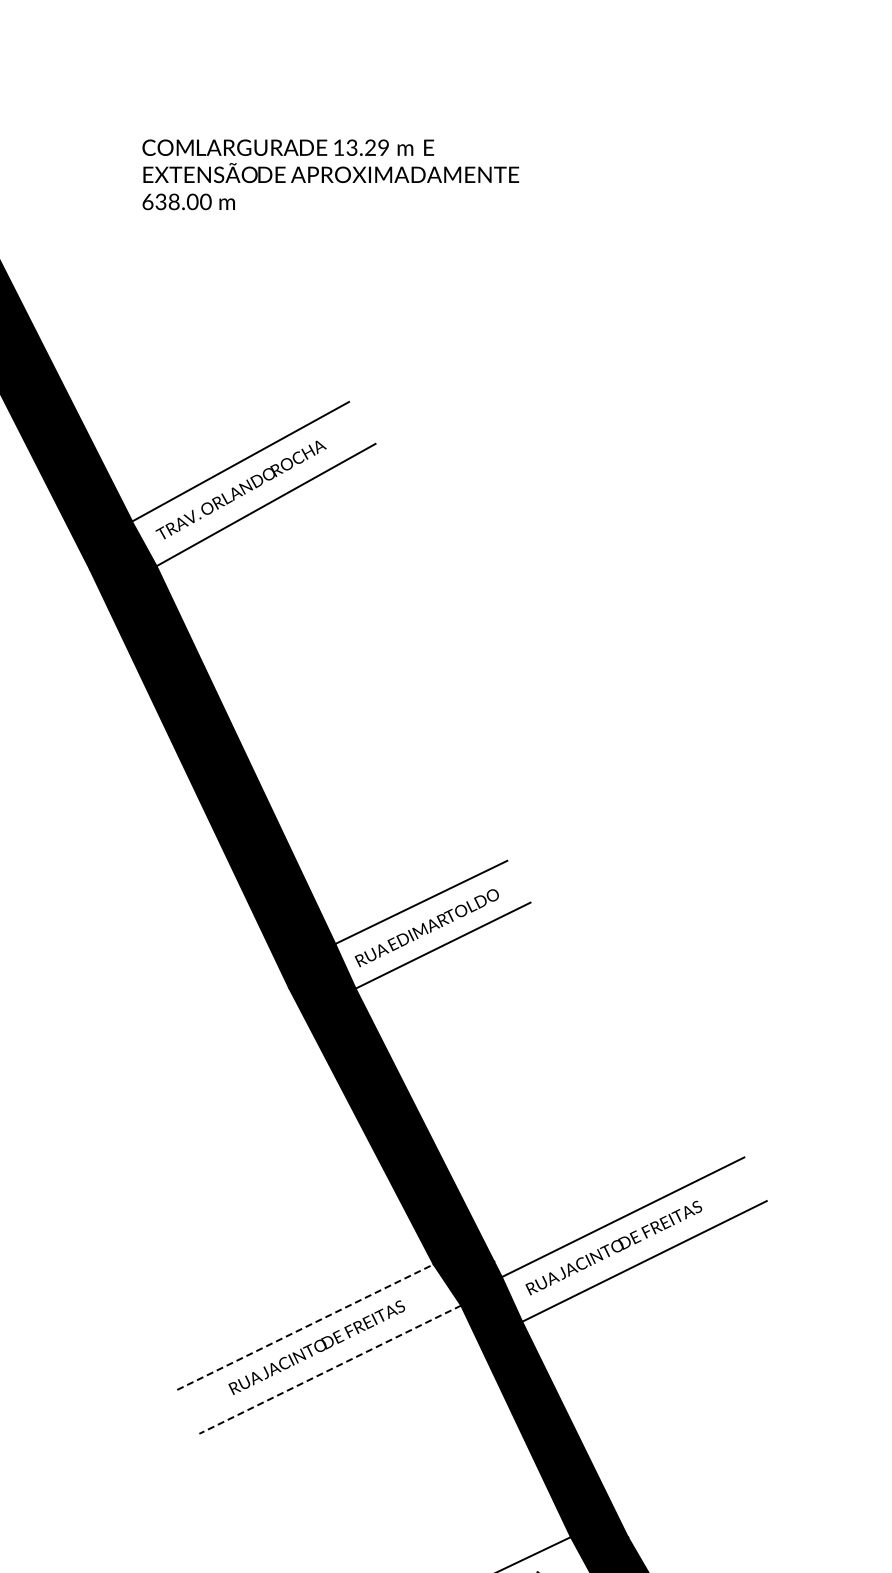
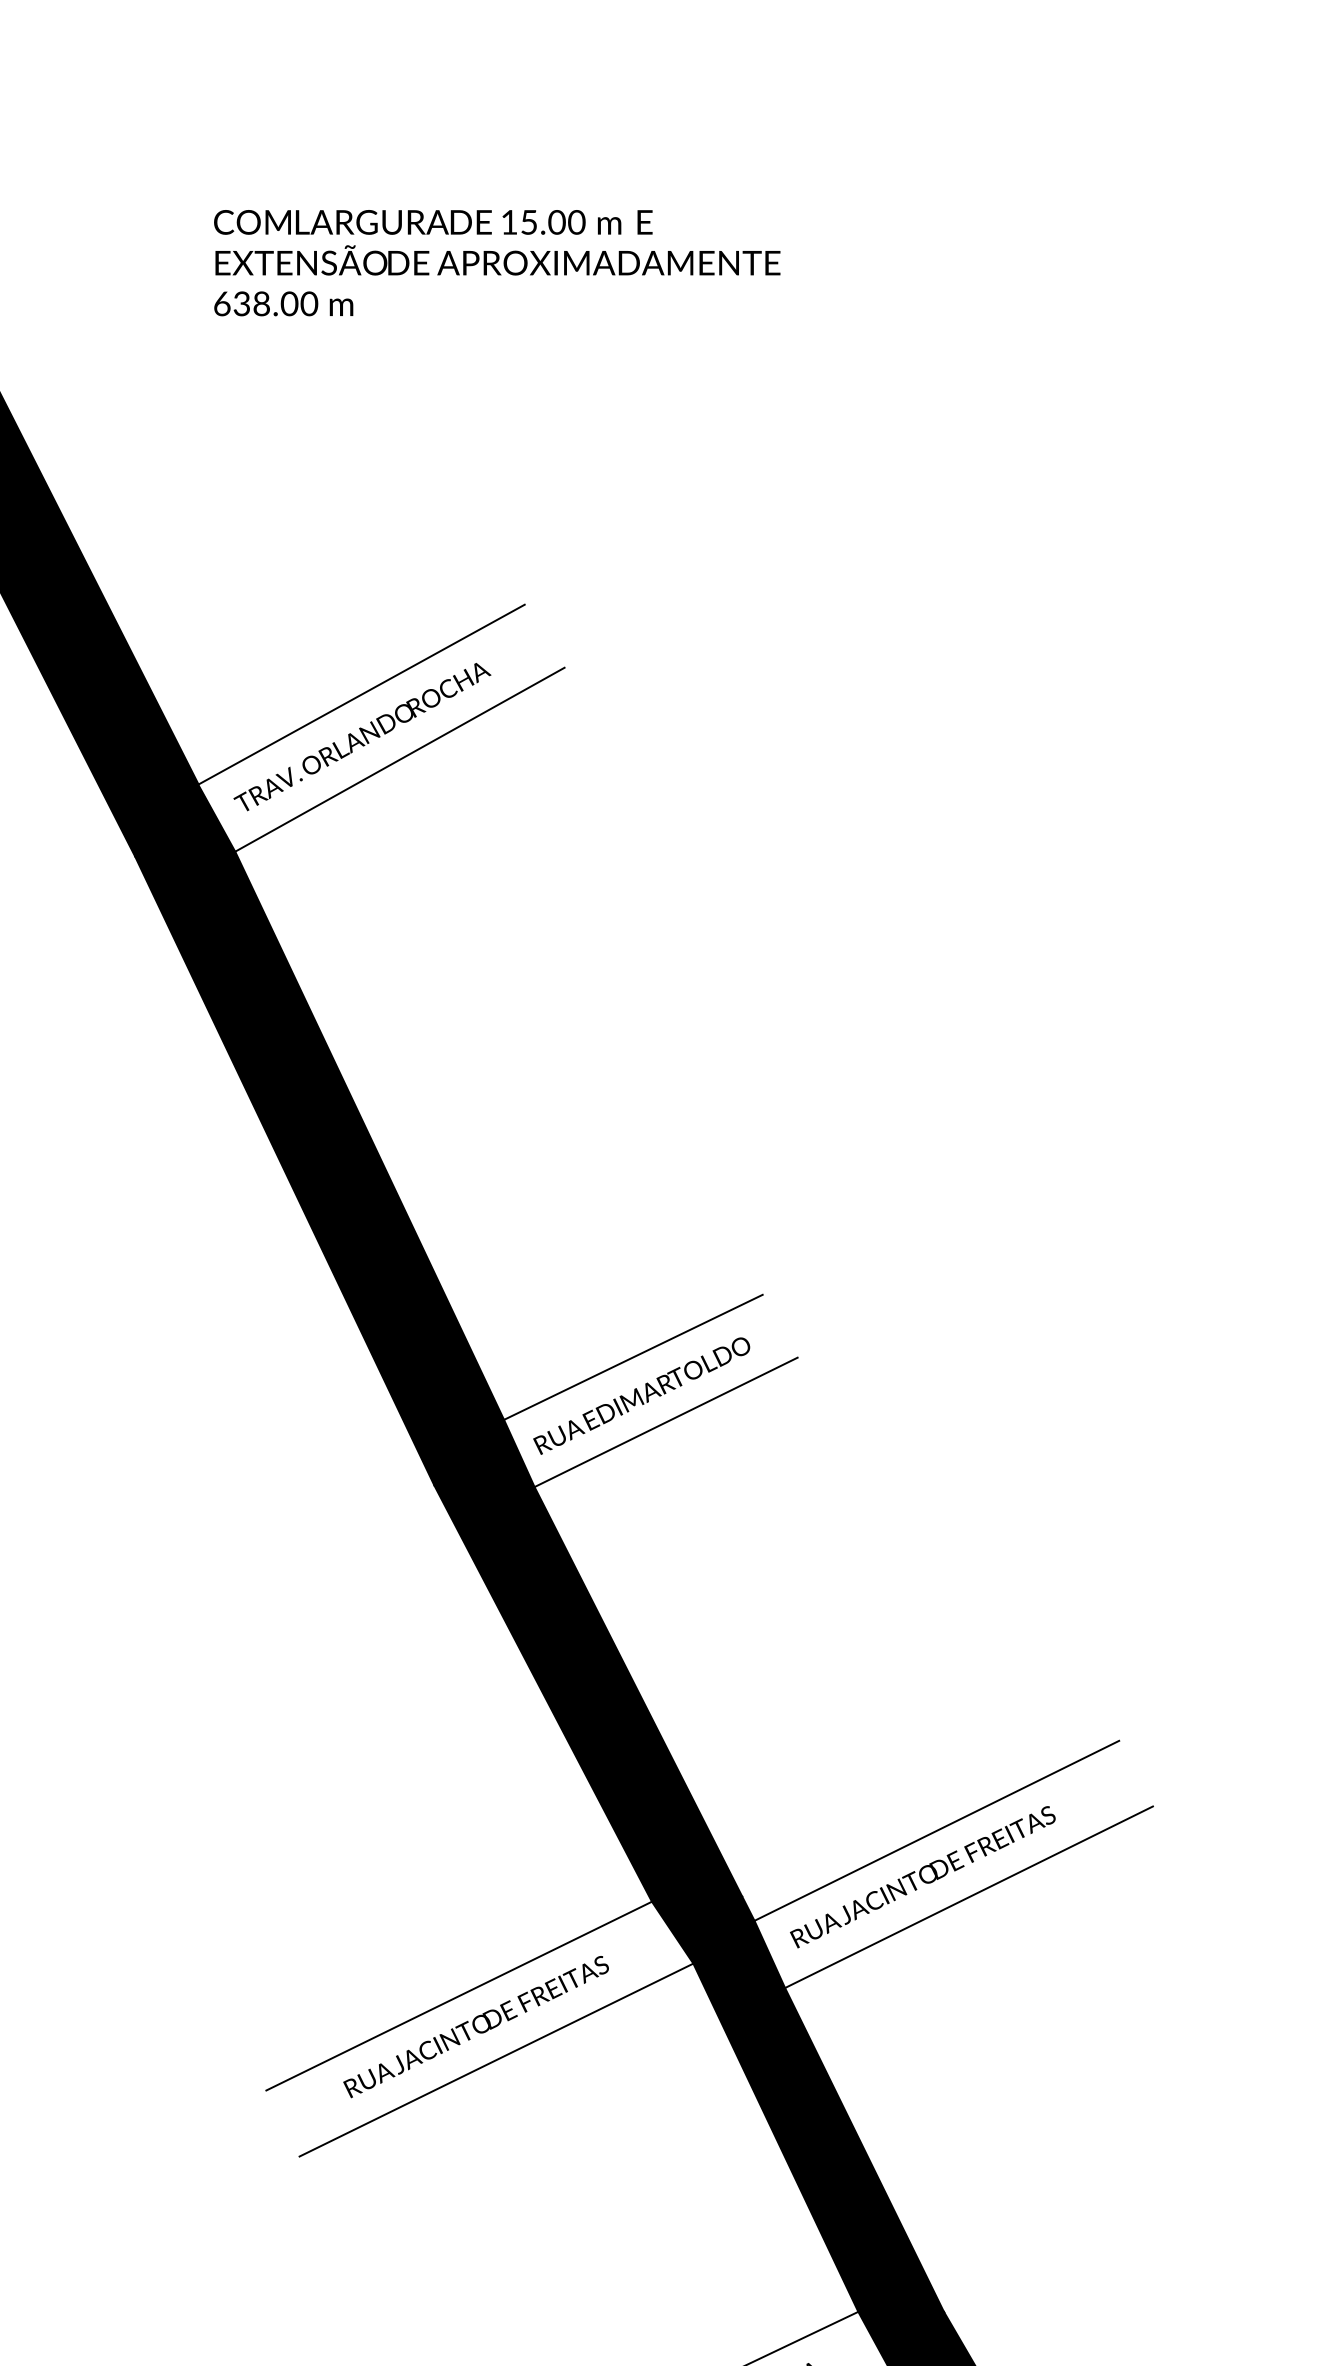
text: (367, 147) -> (552, 222), 13.29 -> 15.00
line: (305, 1327) -> (459, 1996), dashed -> solid
line: (330, 1369) -> (496, 2059), dashed -> solid

